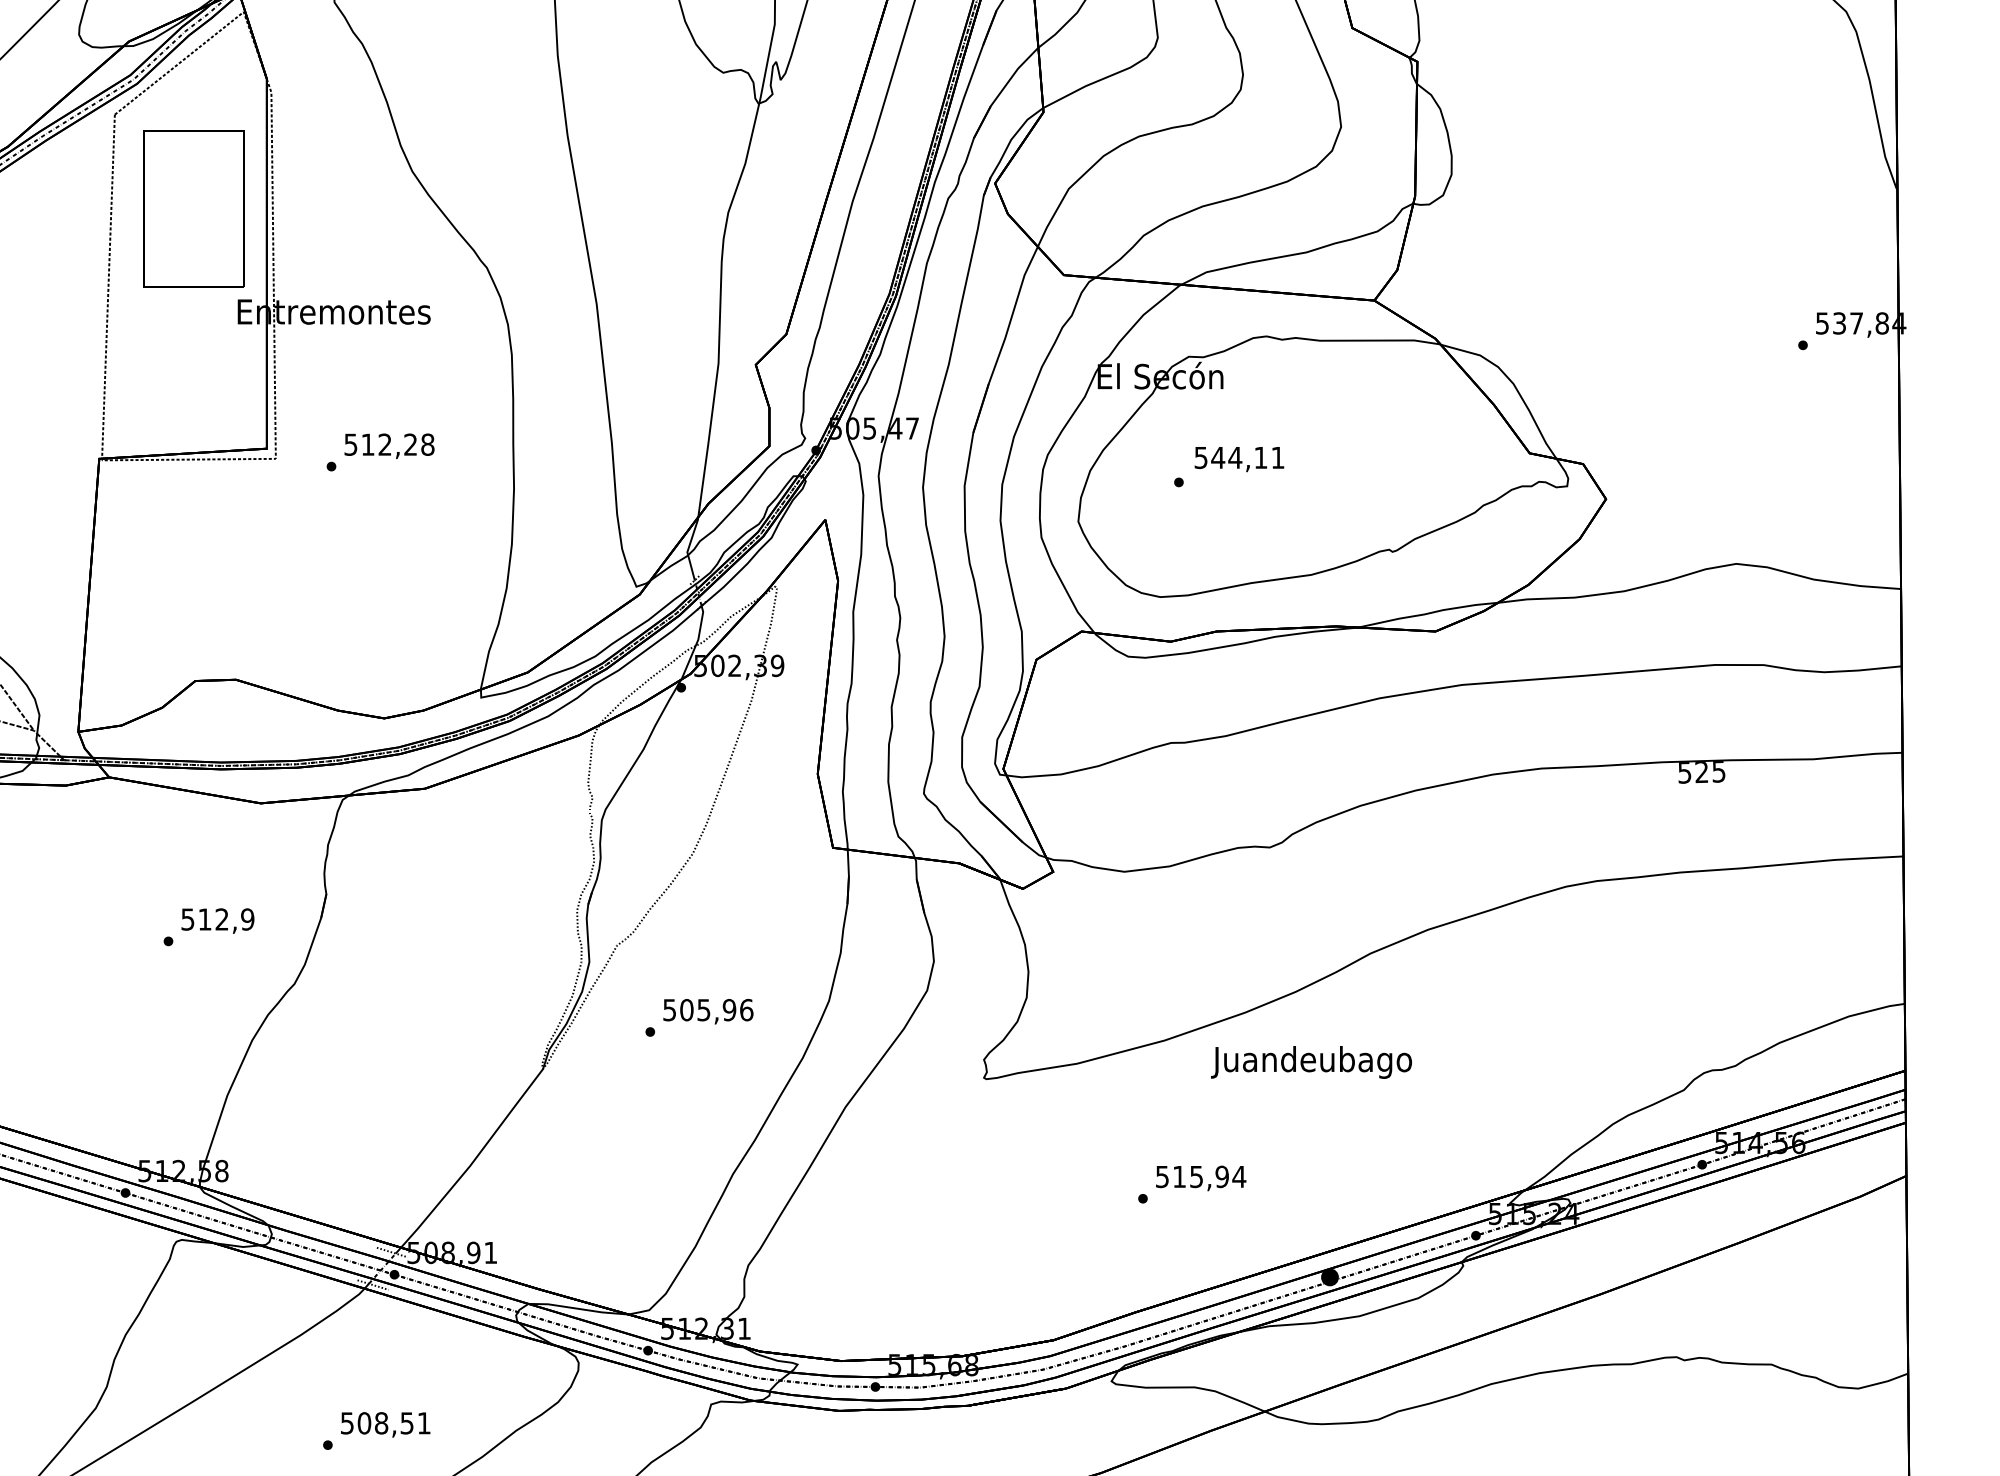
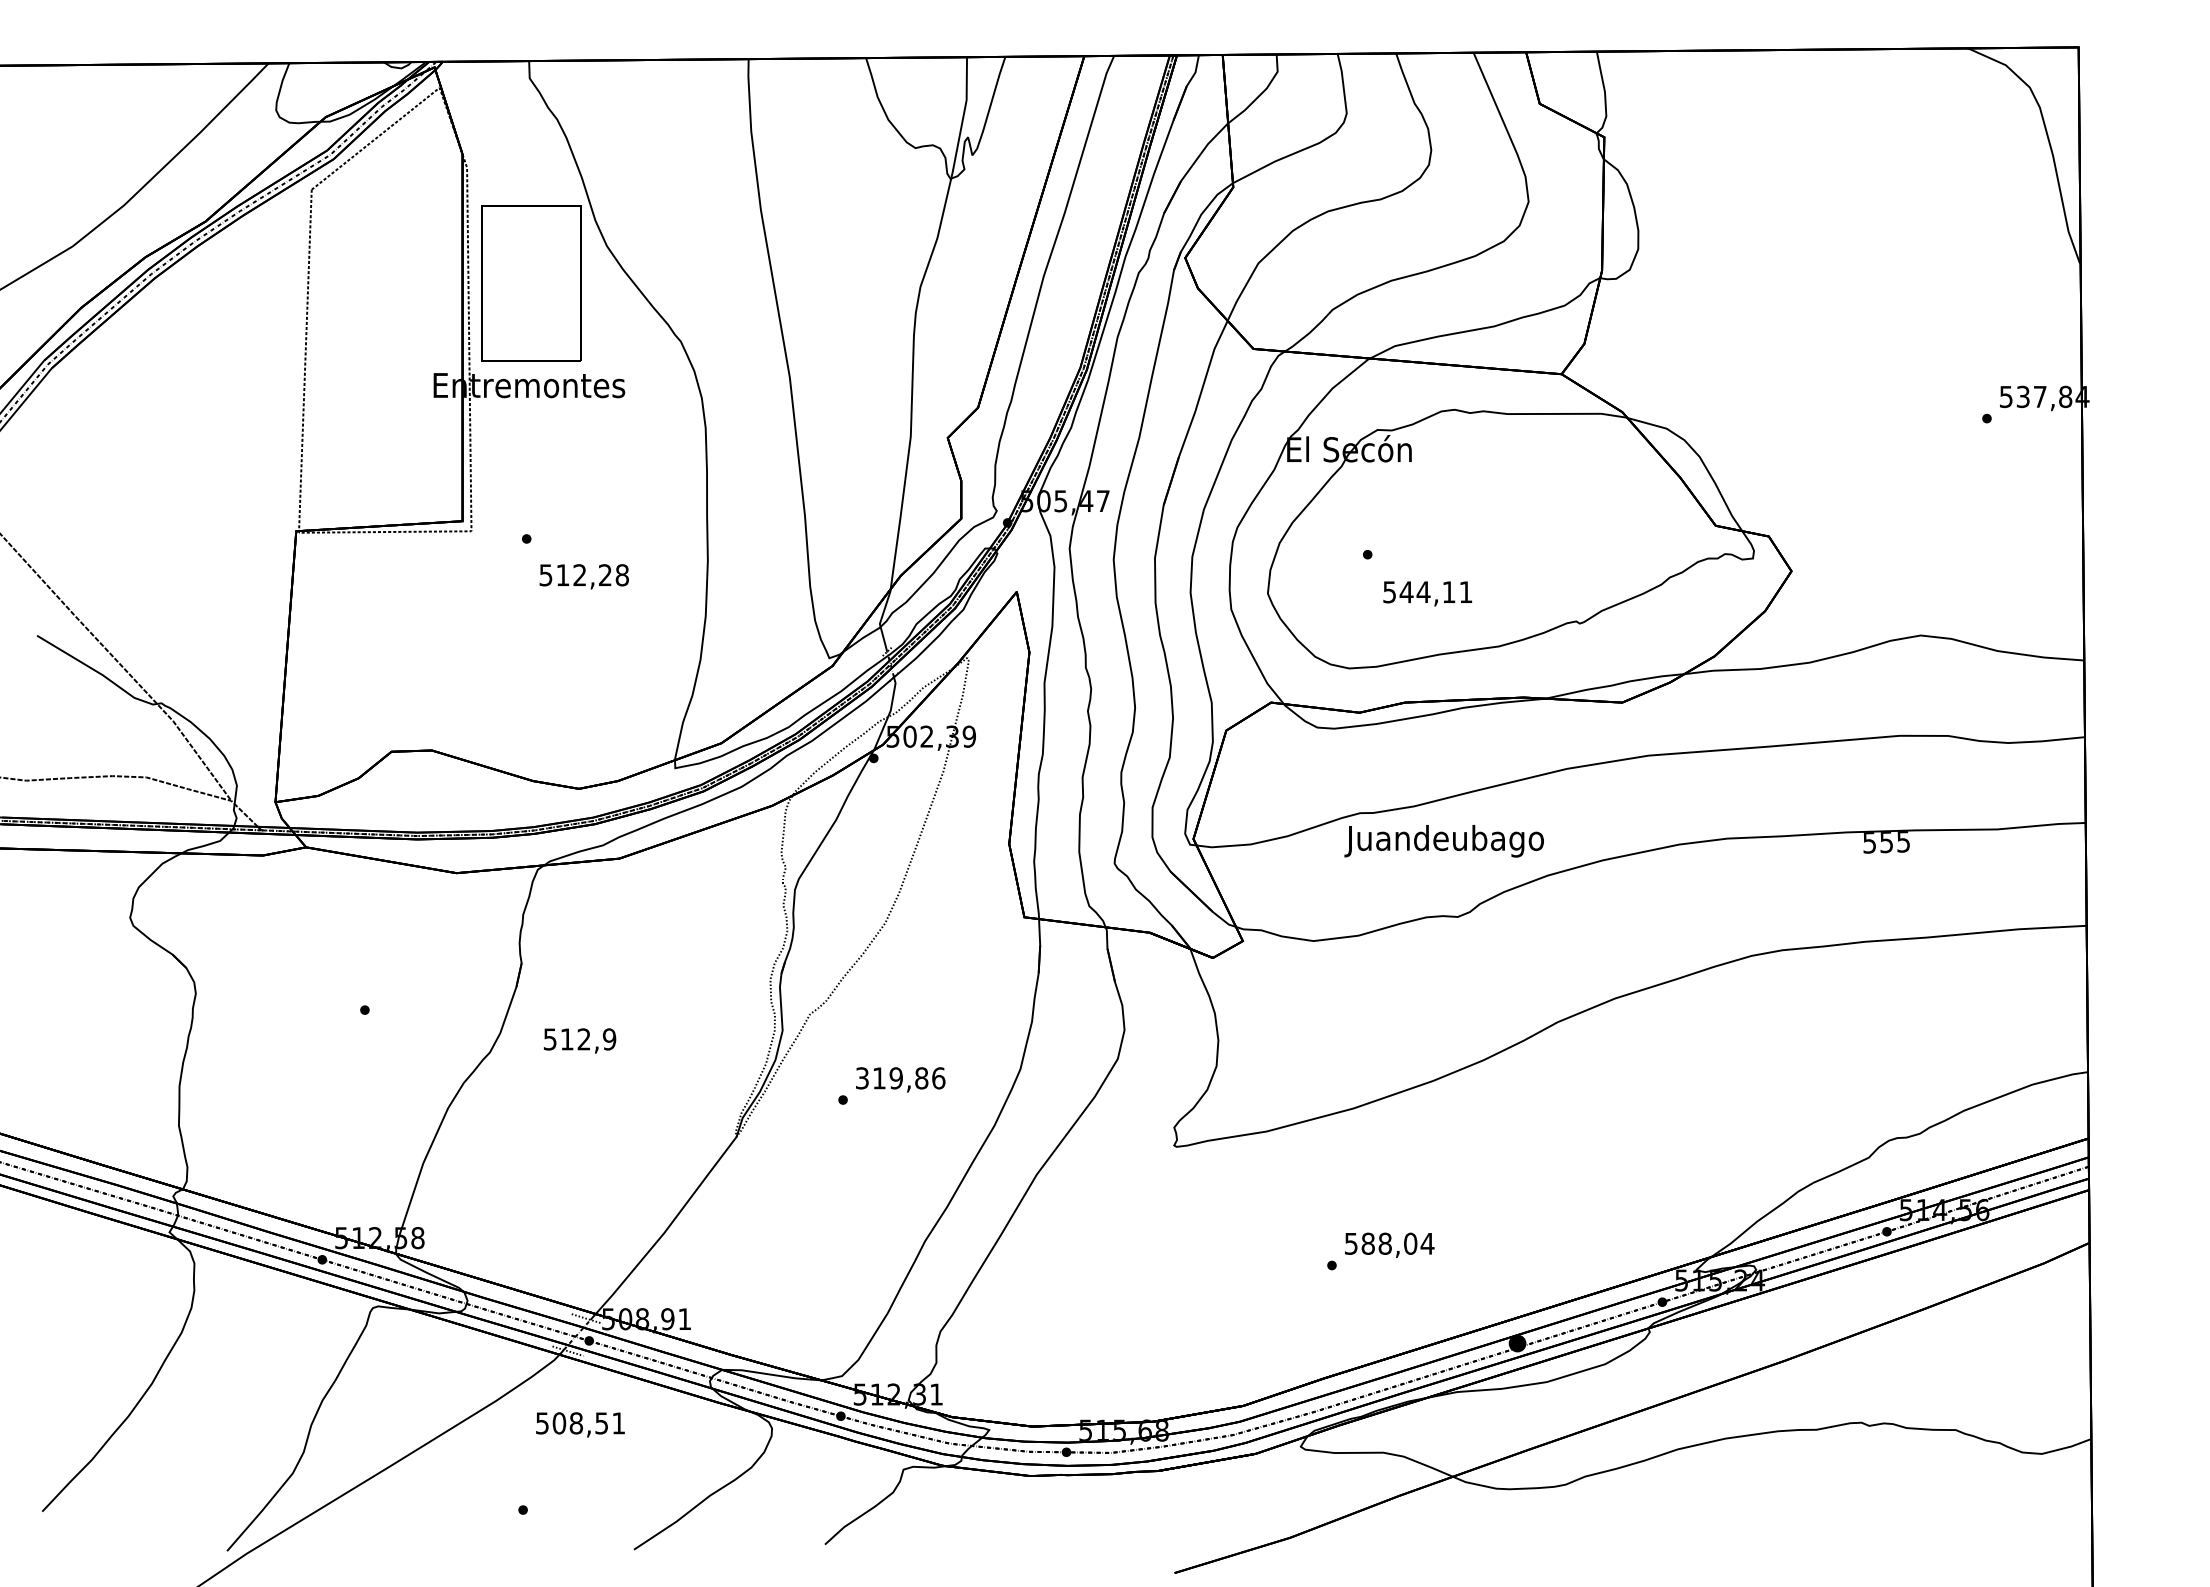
part: (194, 209) -> (531, 283), moved
text: (388, 445) -> (583, 576), moved
text: (1239, 459) -> (1427, 593), moved
text: (1701, 772) -> (1886, 842), 525 -> 555
text: (218, 920) -> (580, 1040), moved
text: (700, 1010) -> (892, 1078), 505,96 -> 319,86
text: (1310, 1062) -> (1443, 841), moved
text: (1200, 1176) -> (1389, 1243), 515,94 -> 588,04
text: (385, 1424) -> (580, 1424), moved

